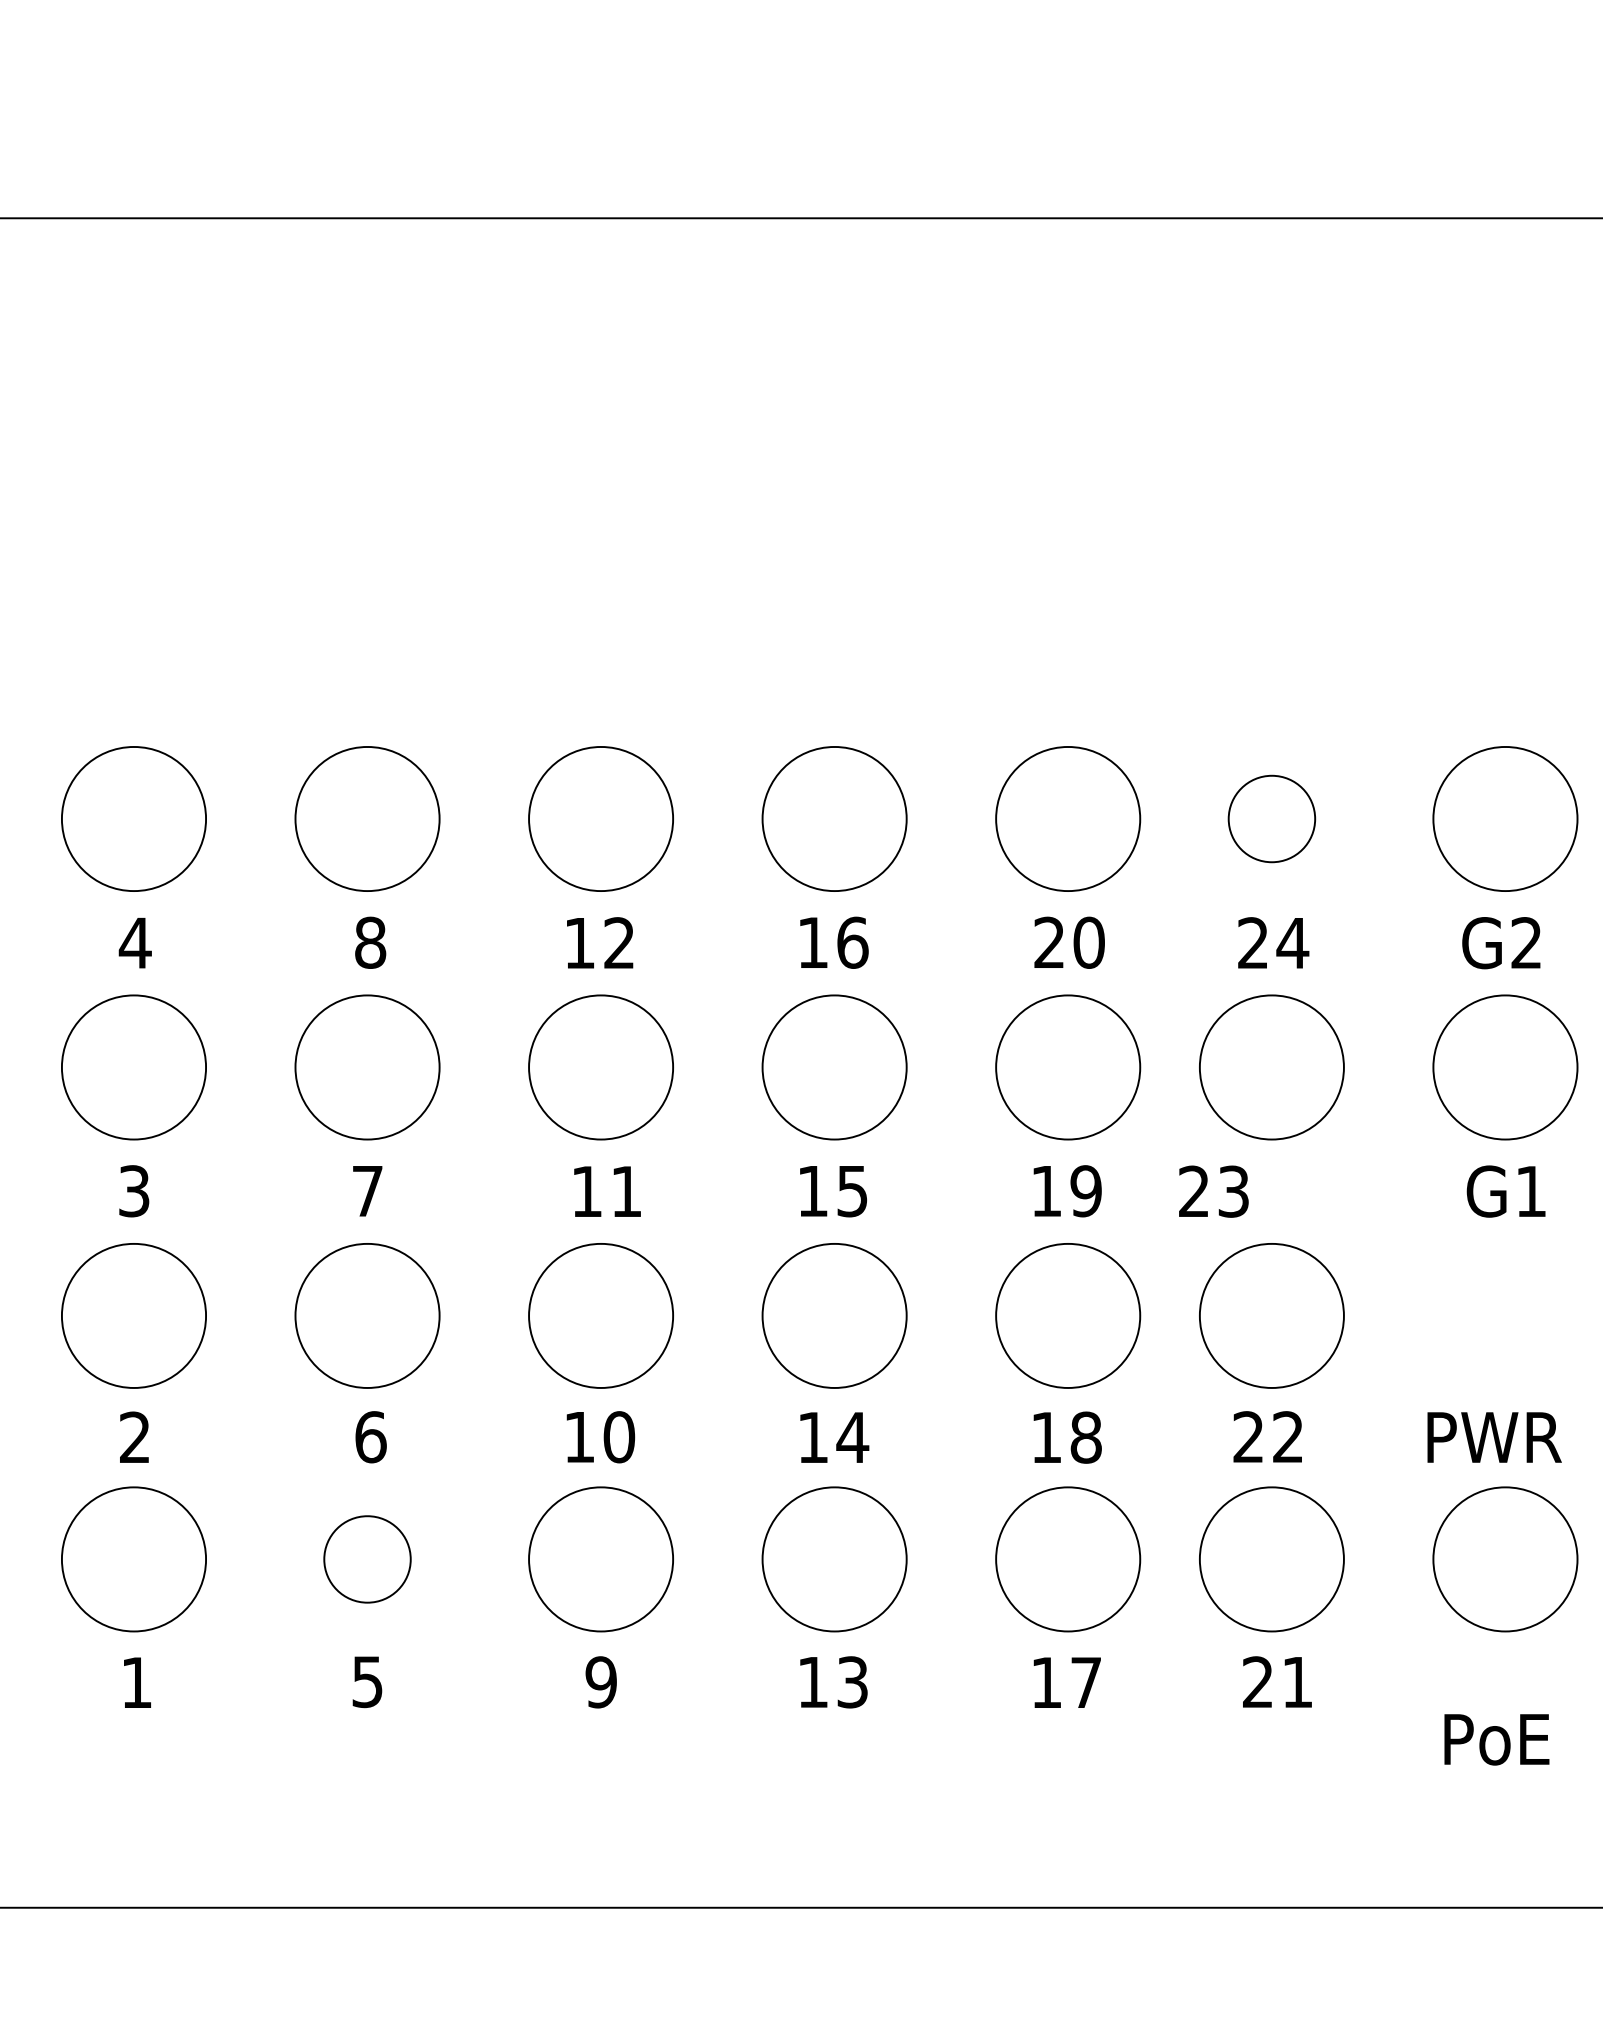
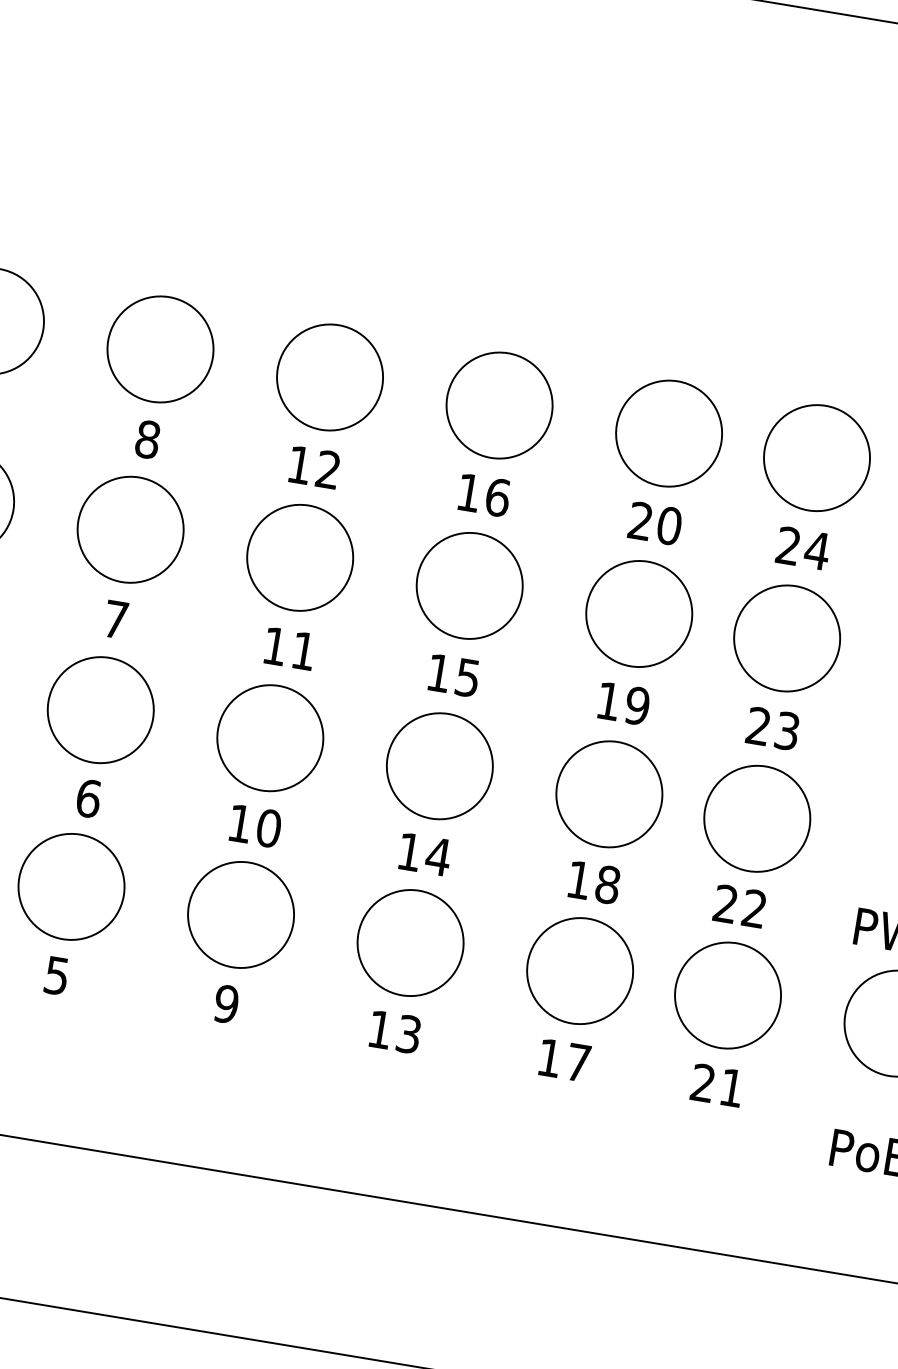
part: (1271, 818) -> (816, 457), size x1.67
text: (1213, 1191) -> (772, 728), moved
part: (367, 1559) -> (71, 886), size x1.67

